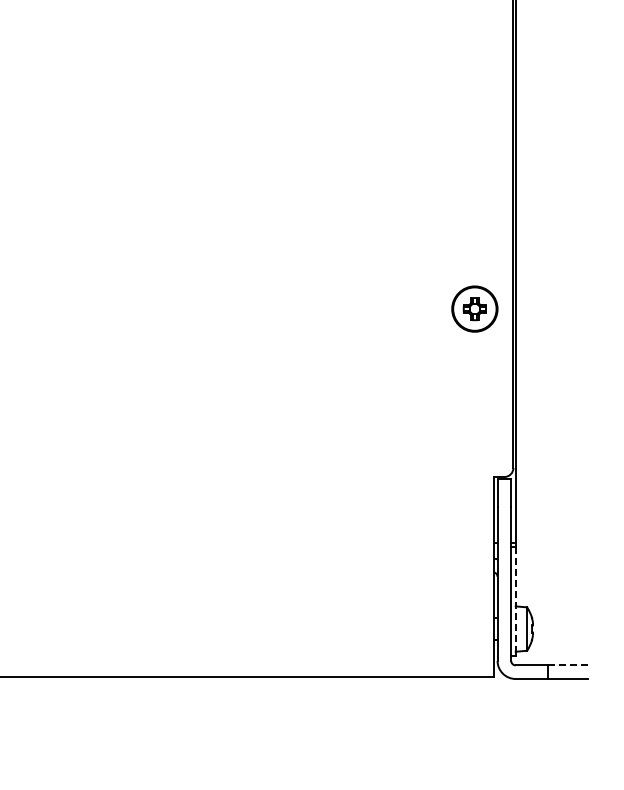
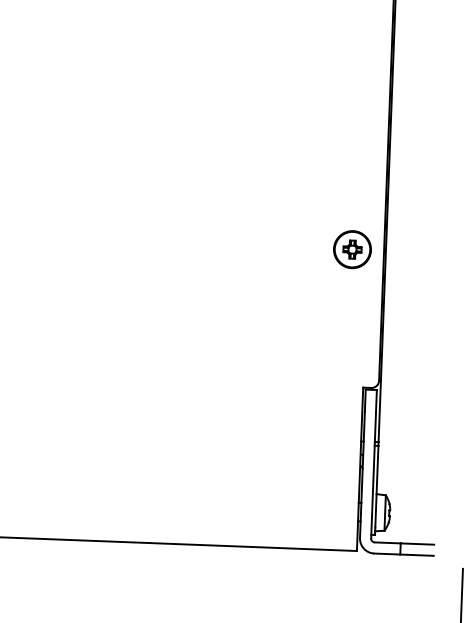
line: (515, 597) -> (376, 486), dashed -> solid
line: (568, 665) -> (417, 544), dashed -> solid

